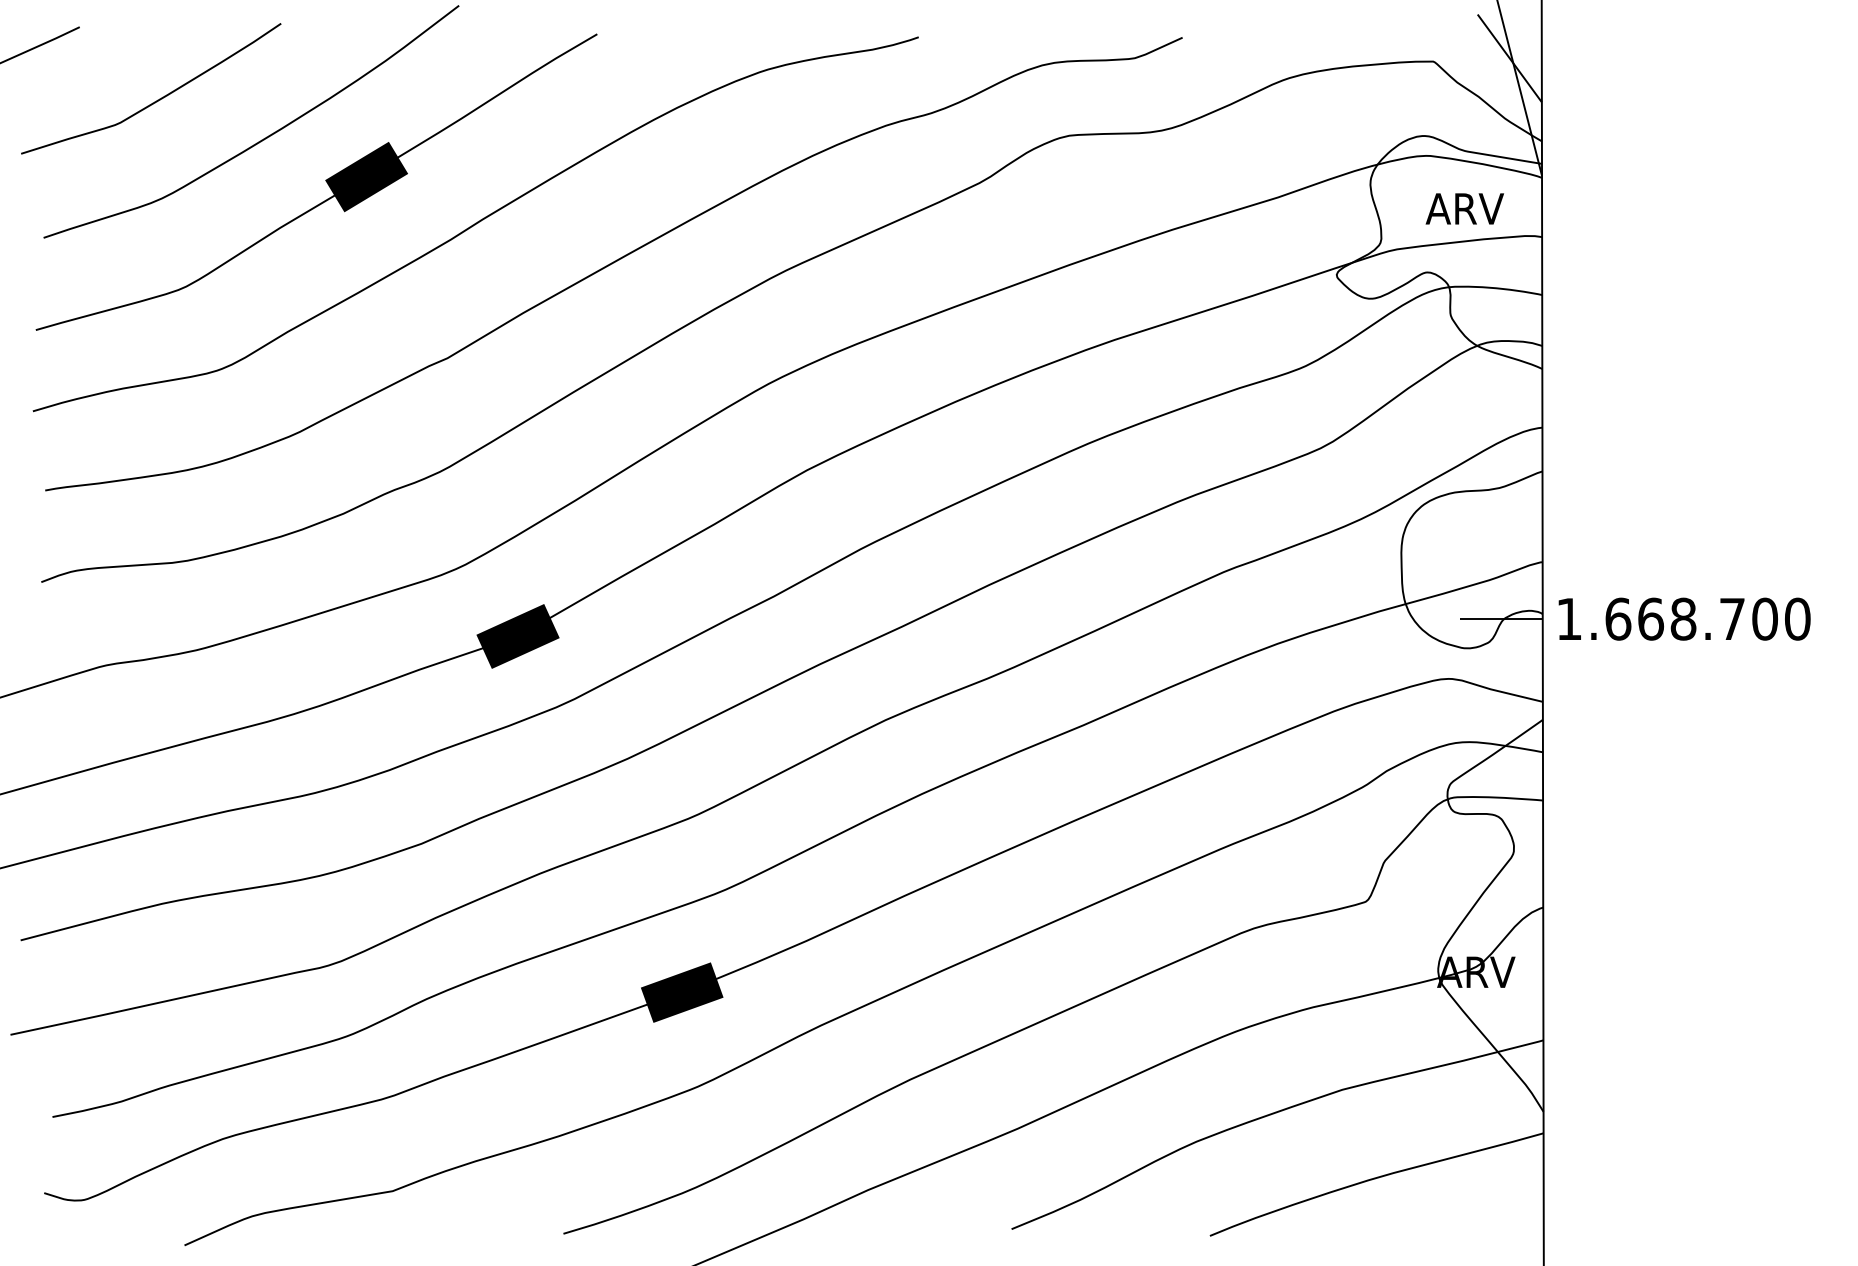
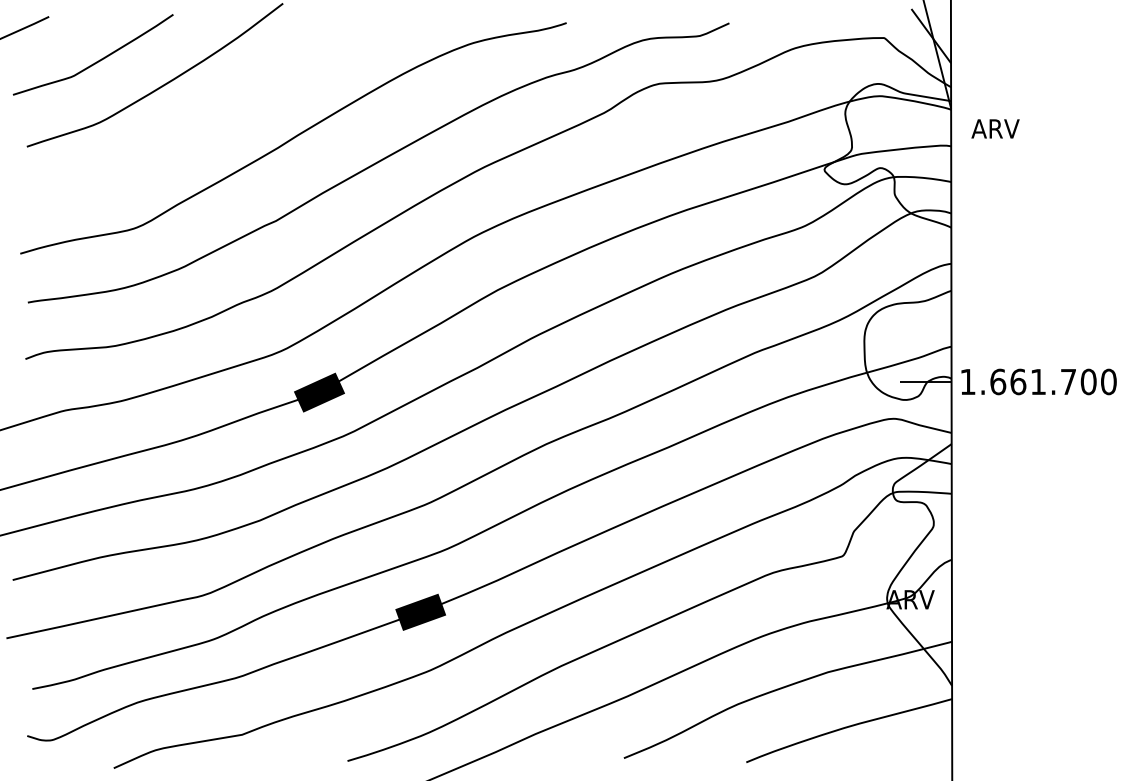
part: (316, 182) -> (195, 112), removed
text: (1464, 208) -> (995, 128), moved
text: (1683, 618) -> (1038, 381), 1.668.700 -> 1.661.700

